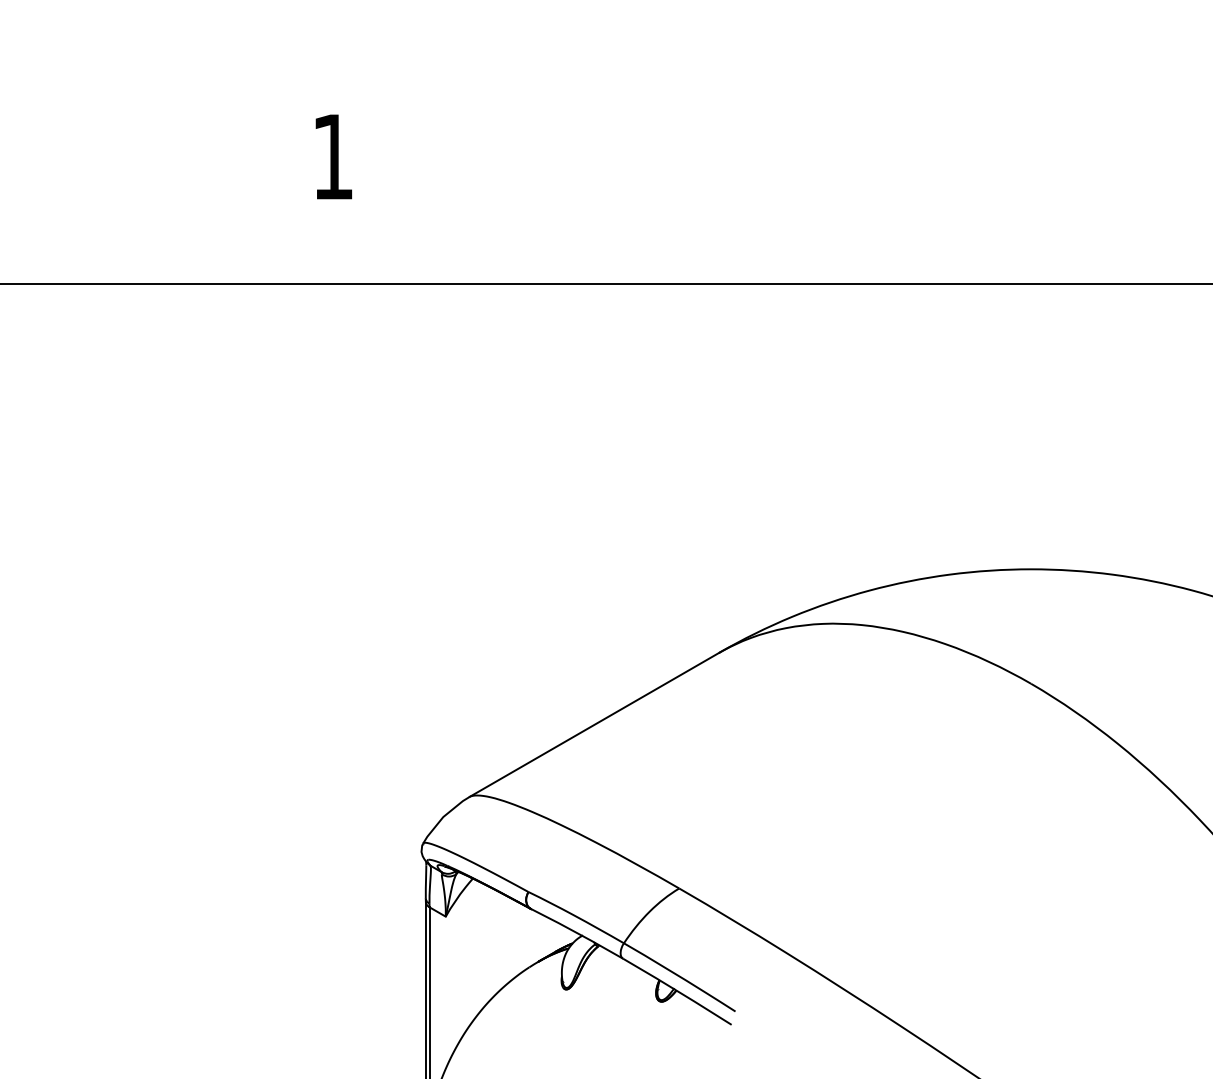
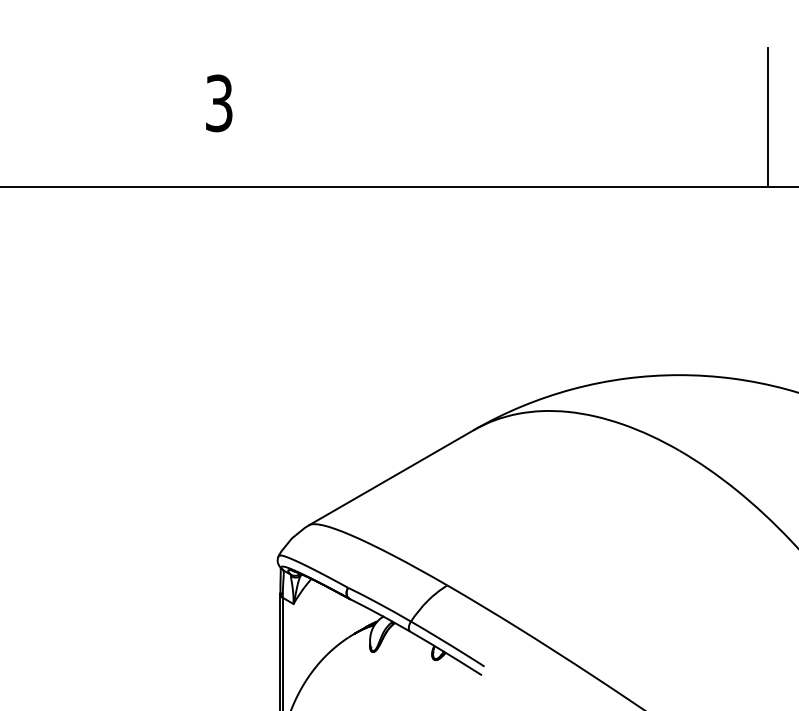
text: (333, 157) -> (219, 103), 1 -> 3
line: (1166, 178) -> (768, 117), added

